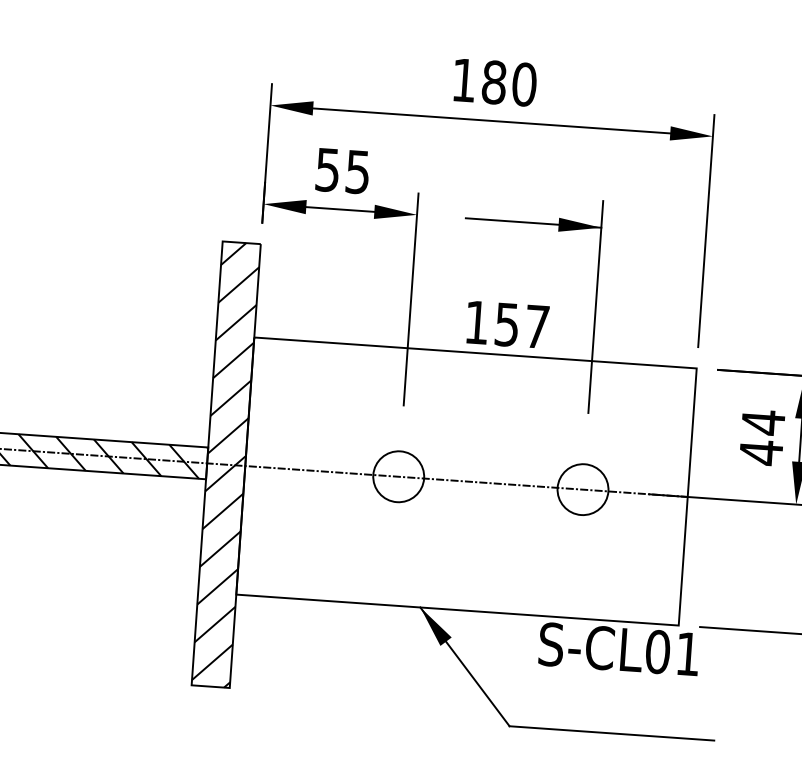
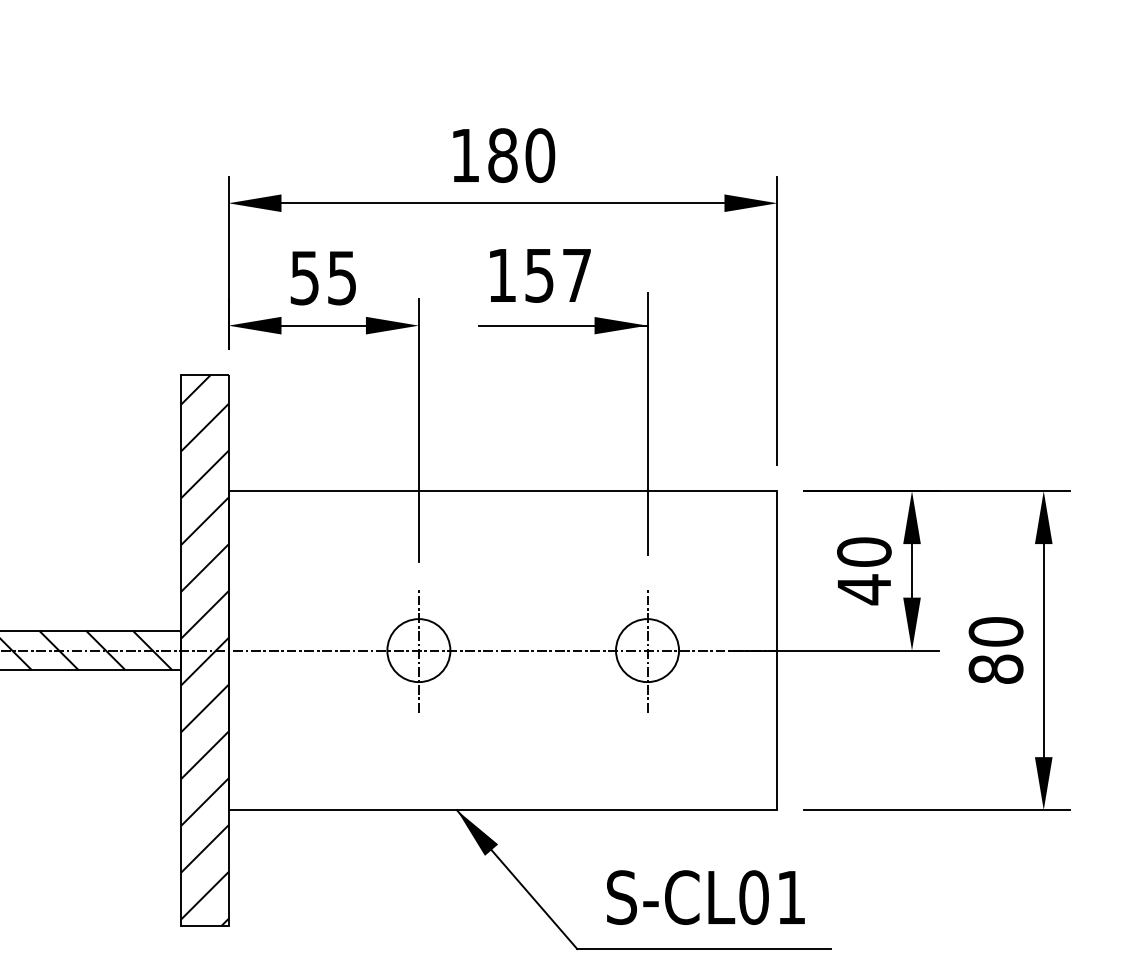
text: (507, 324) -> (540, 275), moved
text: (763, 421) -> (864, 551), 44 -> 40
line: (398, 476) -> (418, 650), added
line: (583, 489) -> (647, 650), added
text: (618, 649) -> (705, 897), moved

